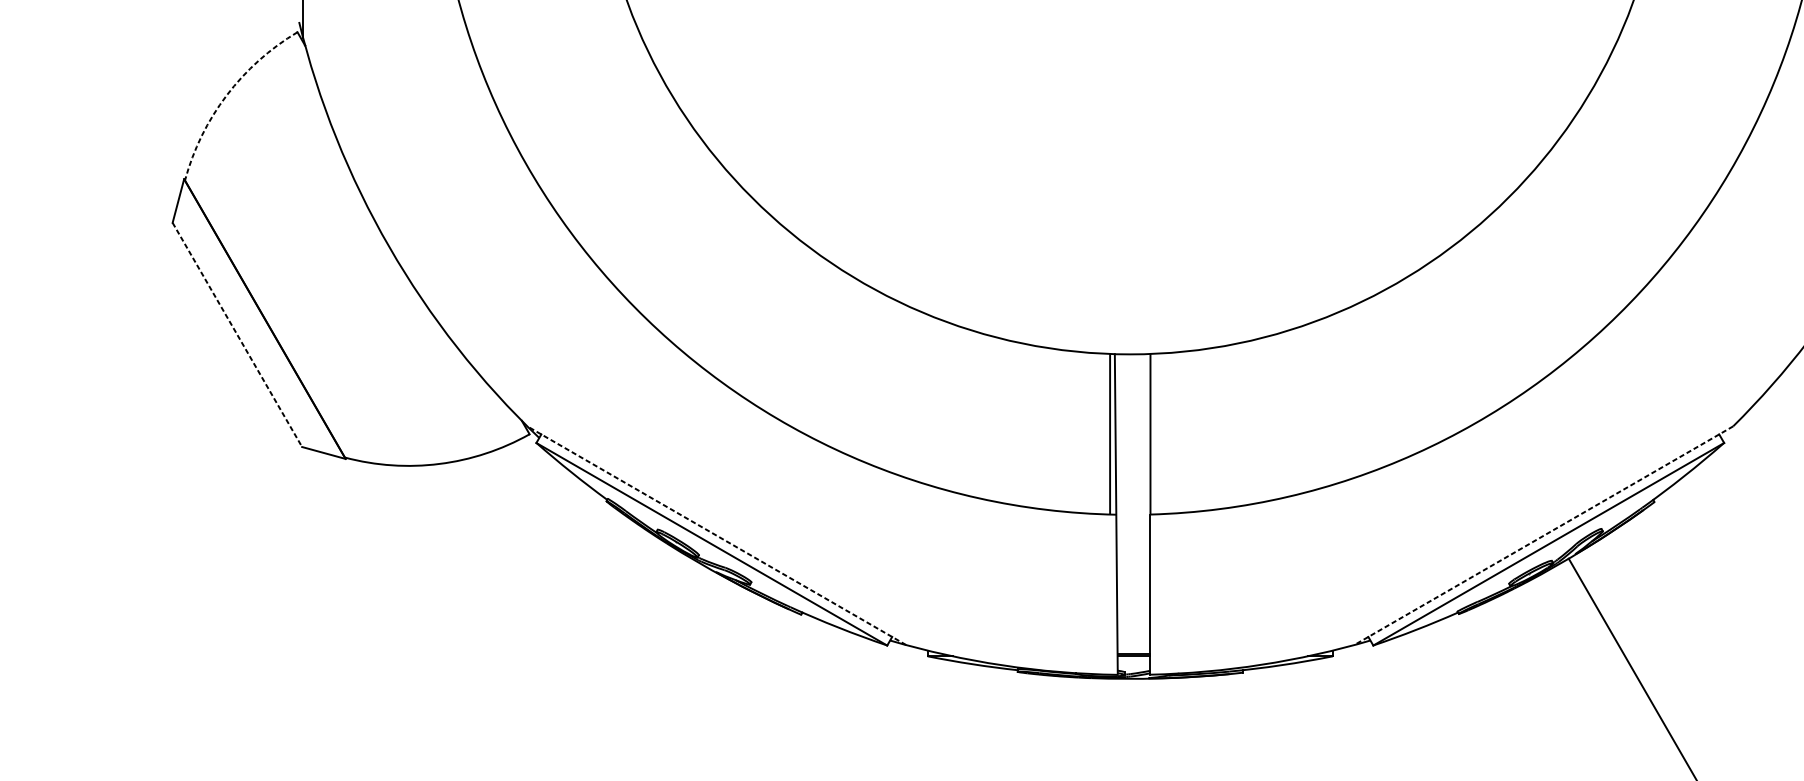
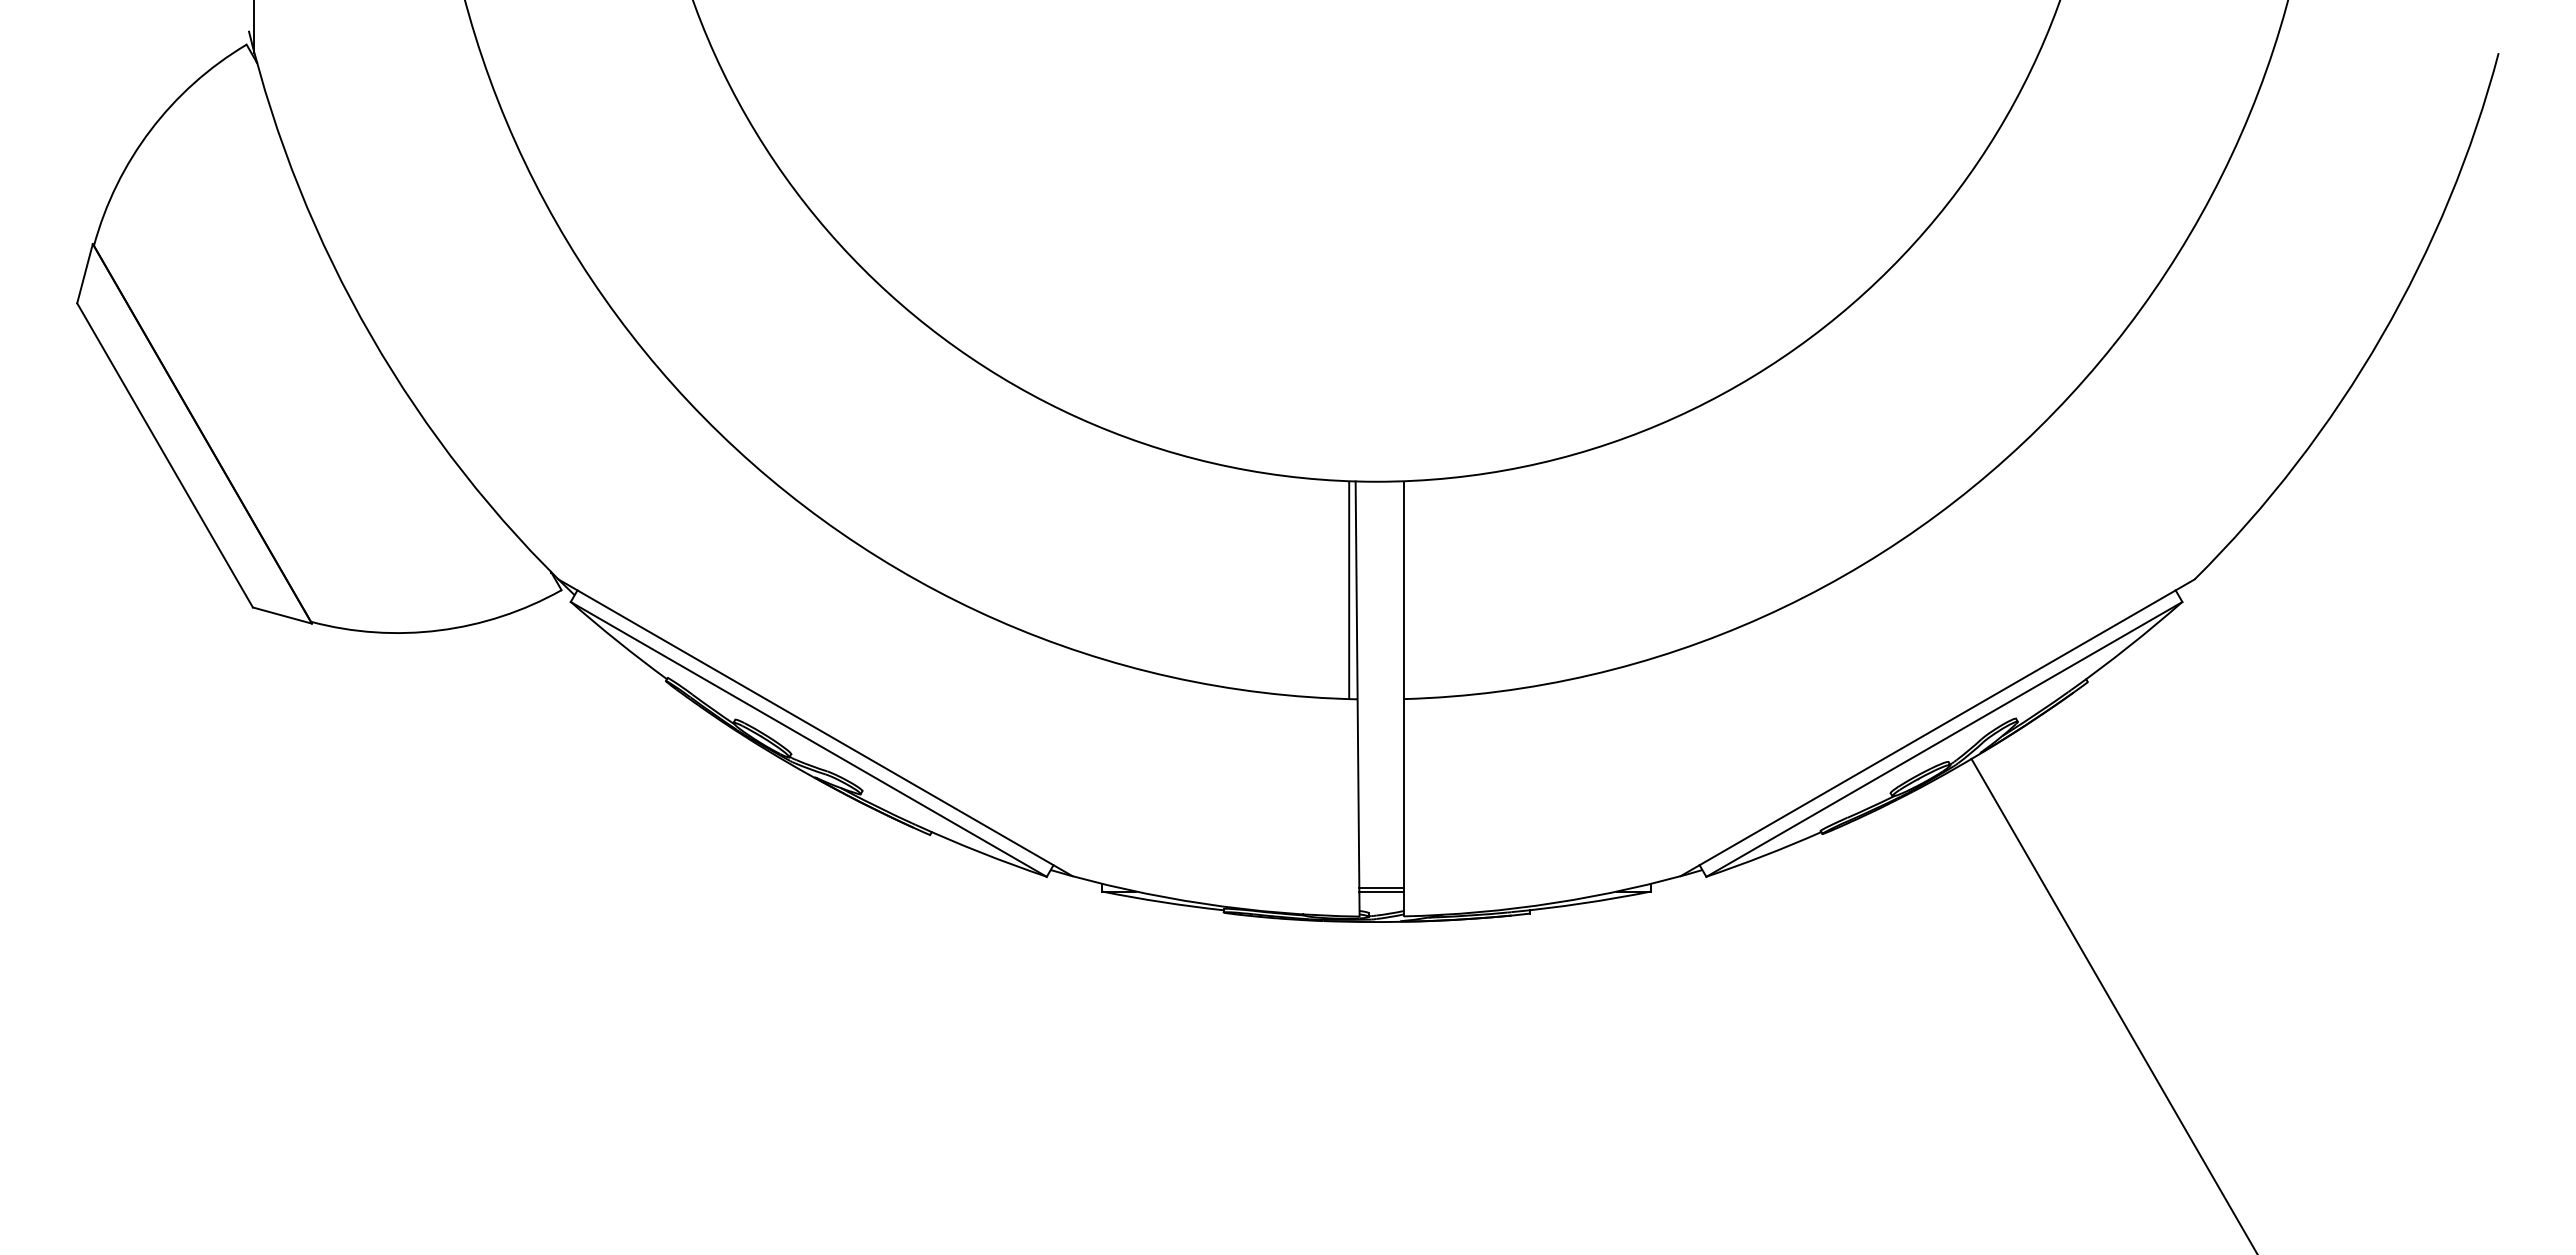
arc: (226, 95) -> (150, 130), dashed -> solid
line: (237, 335) -> (165, 455), dashed -> solid
line: (716, 535) -> (815, 727), dashed -> solid
line: (1543, 535) -> (1937, 727), dashed -> solid

